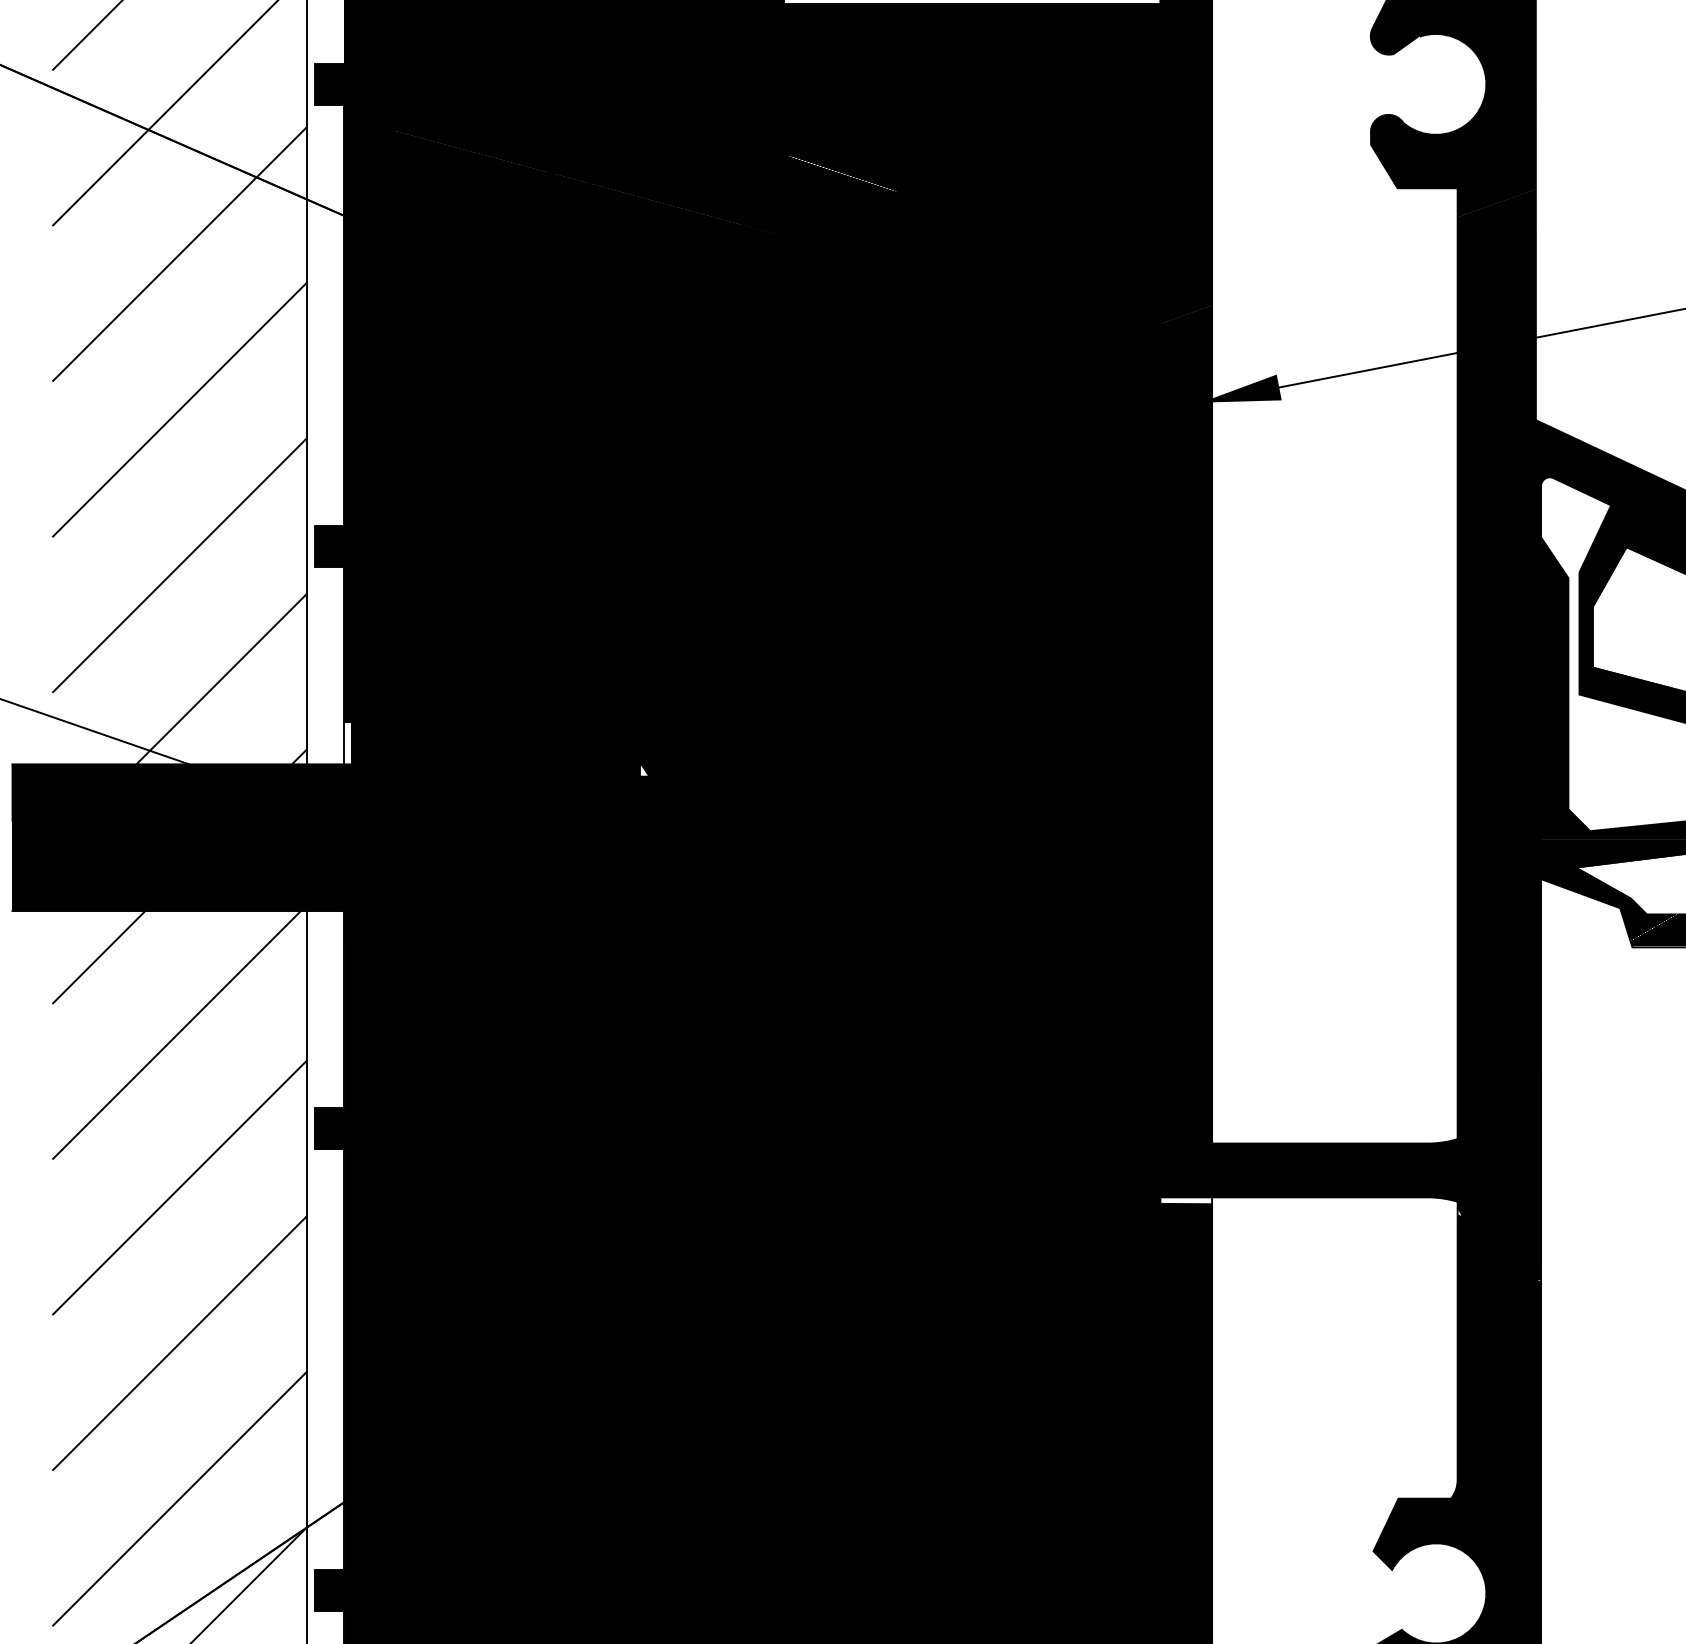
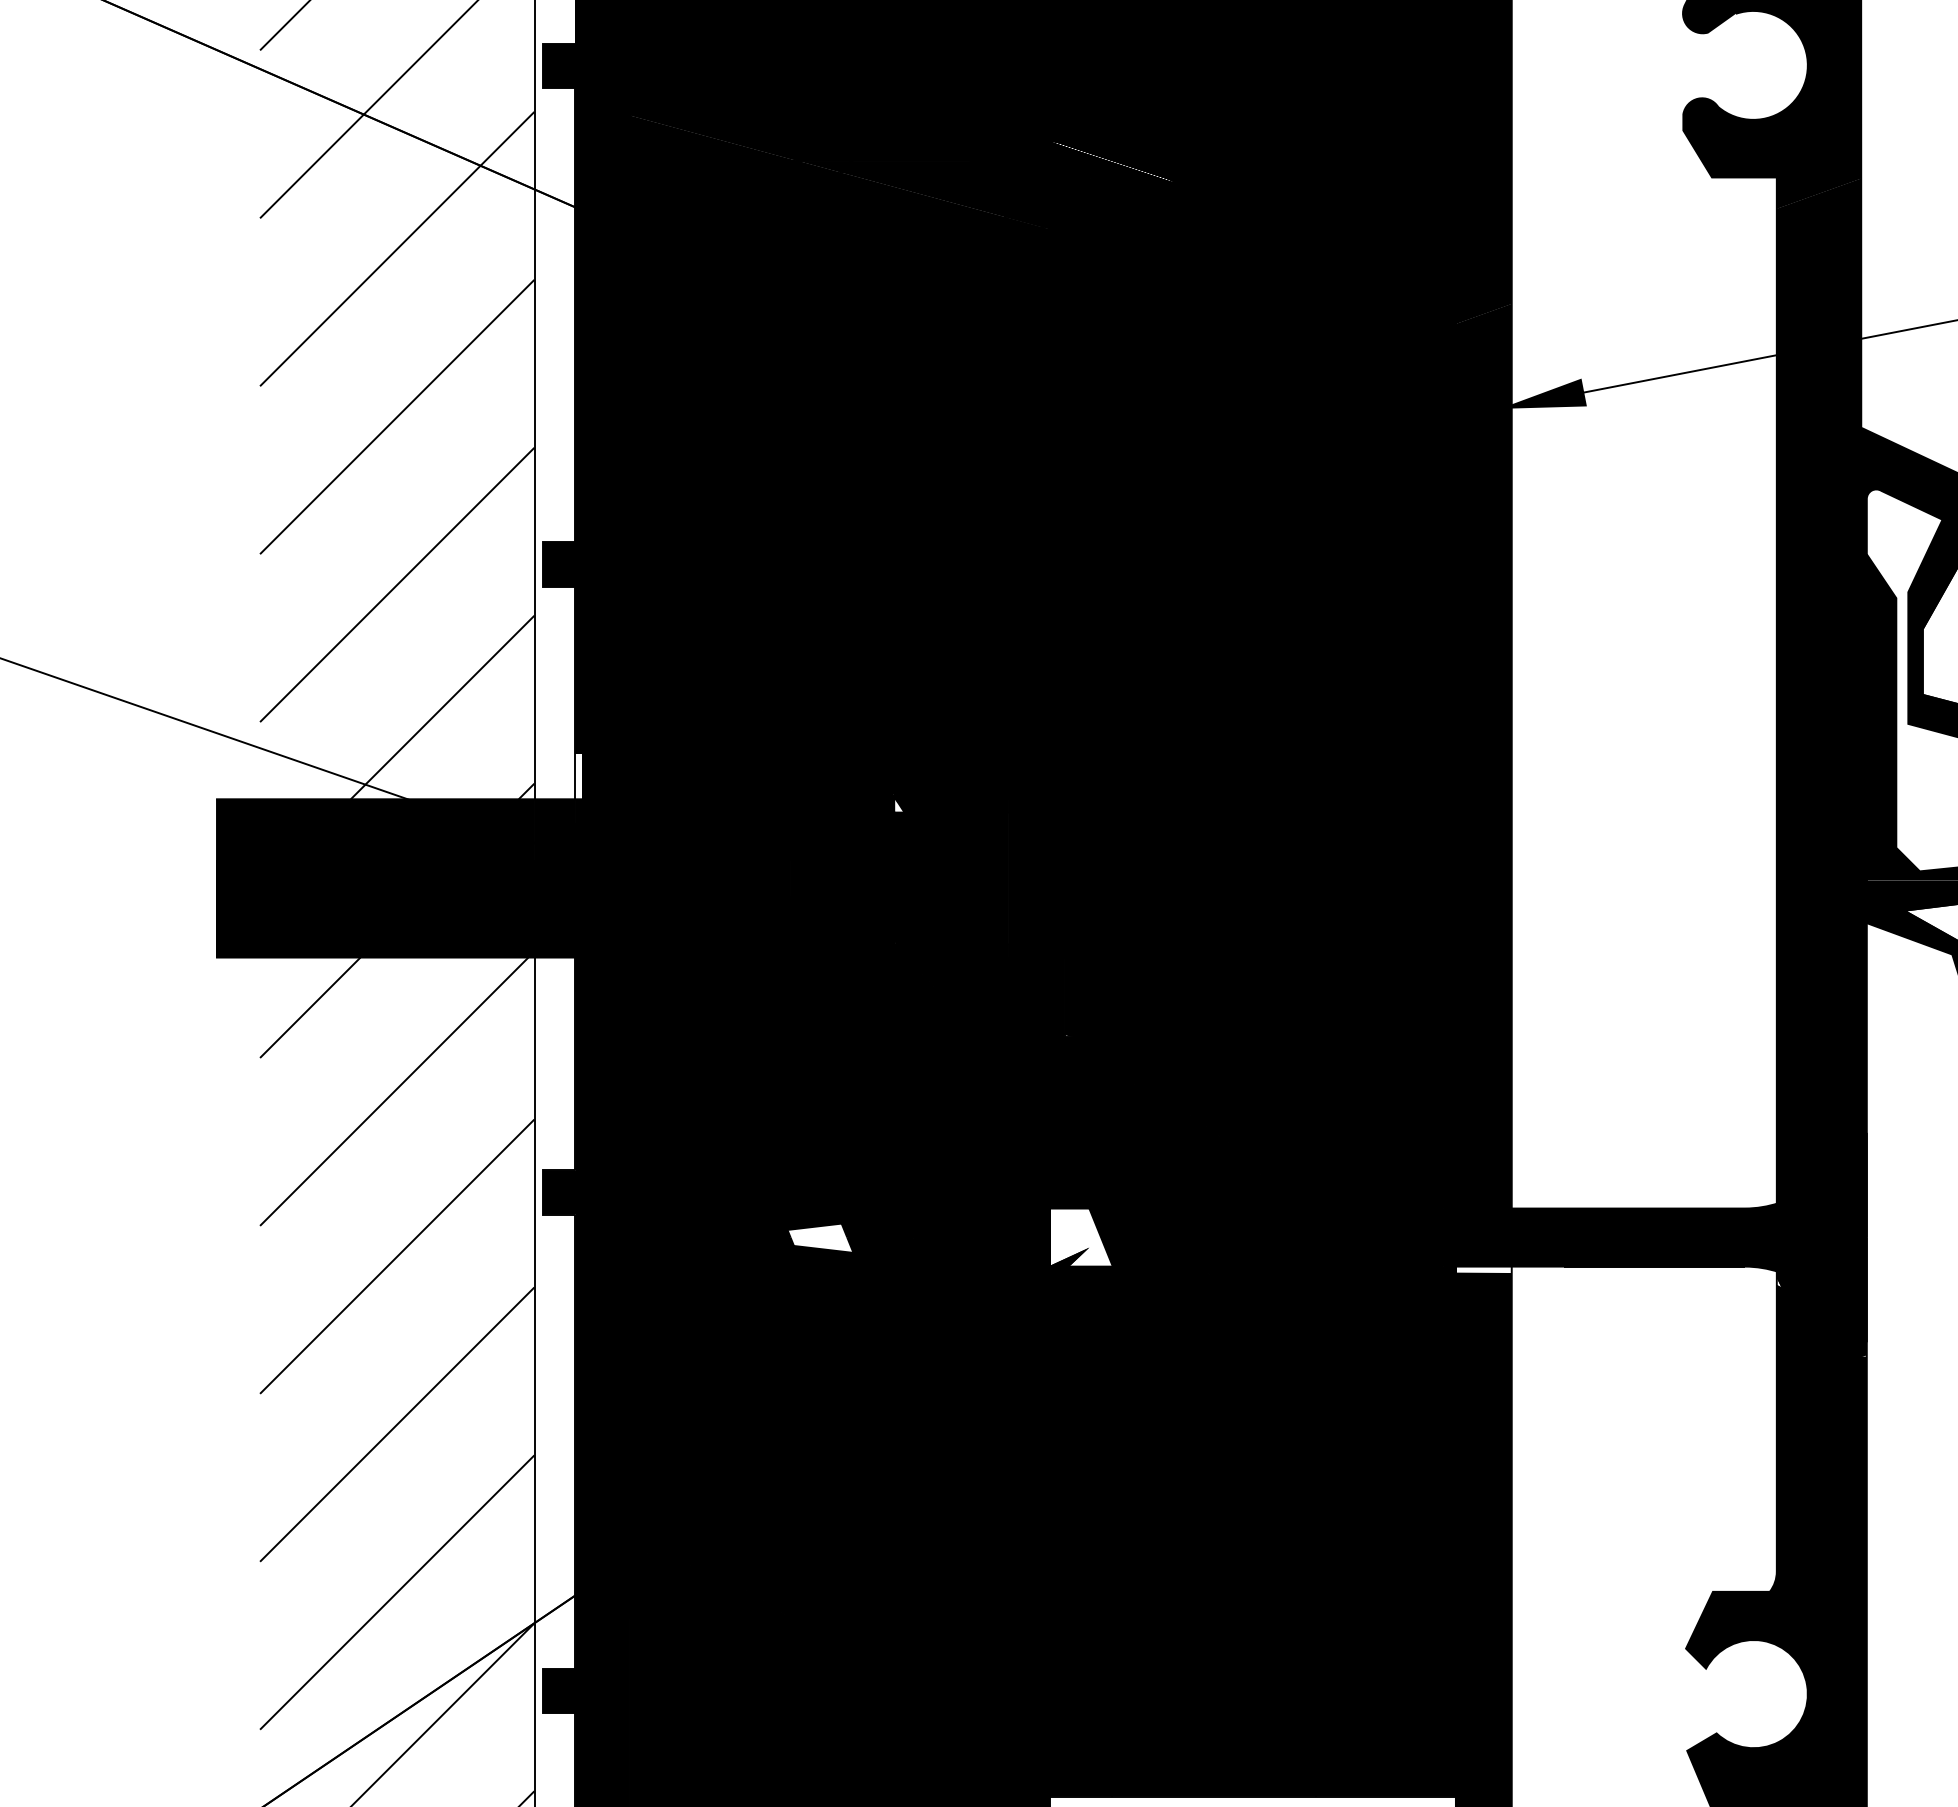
fill: (571, 1170) -> (820, 1237), removed
fill: (812, 1170) -> (1080, 1237), removed

